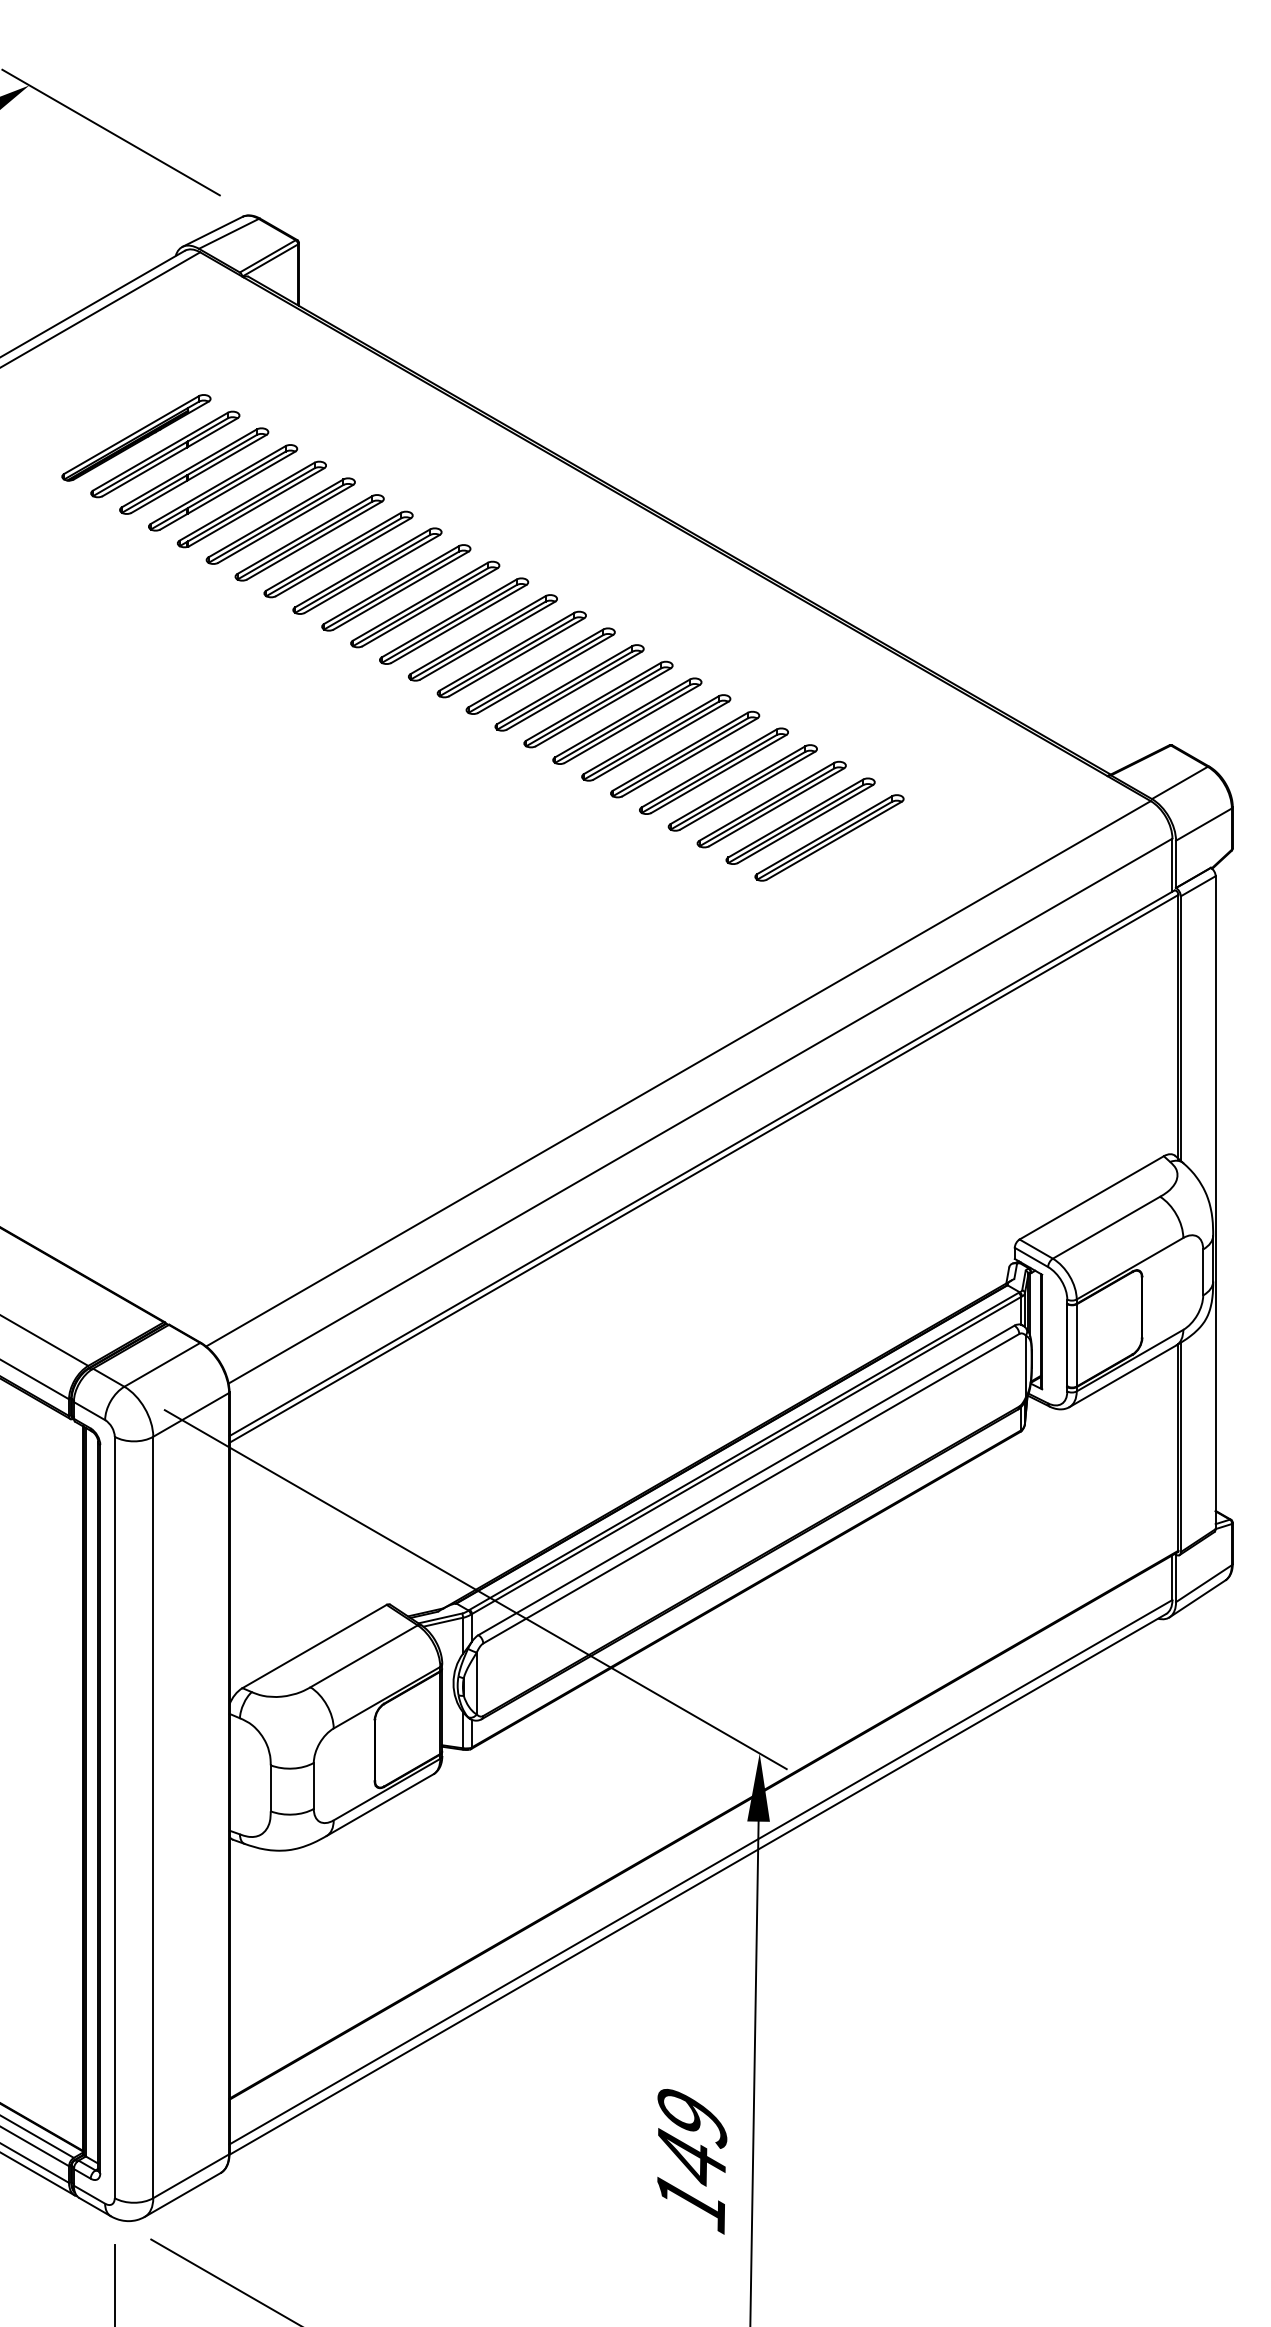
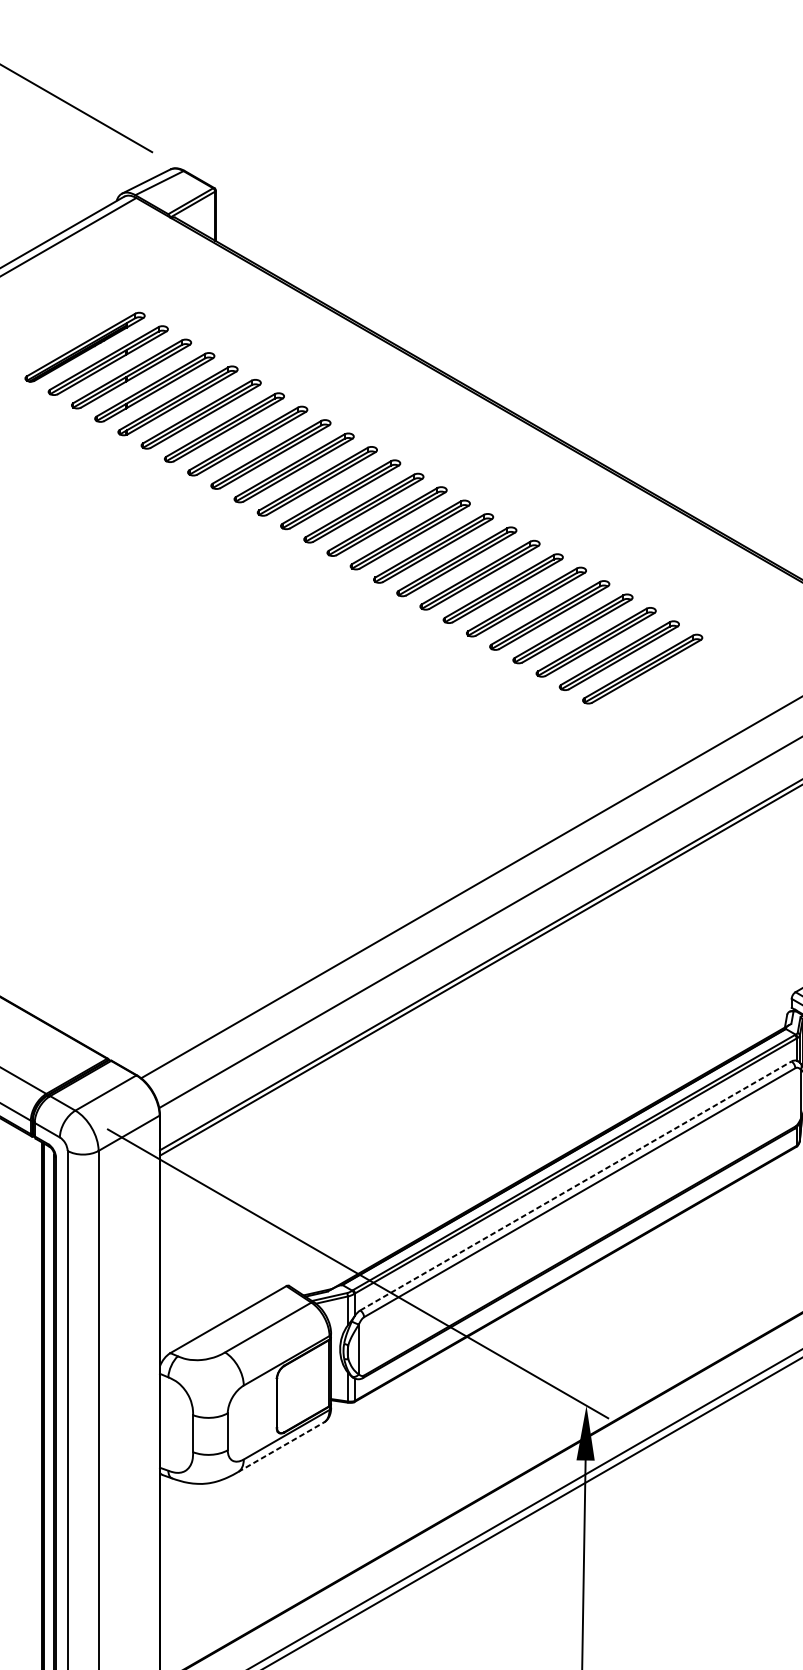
line: (746, 1480) -> (575, 1186), solid -> dashed
line: (380, 1805) -> (281, 1447), solid -> dashed

